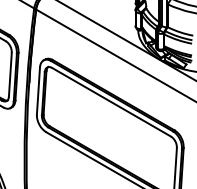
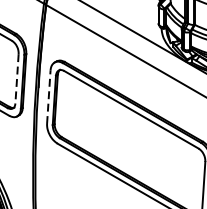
line: (10, 74) -> (17, 78), solid -> dashed
line: (38, 91) -> (48, 97), solid -> dashed

